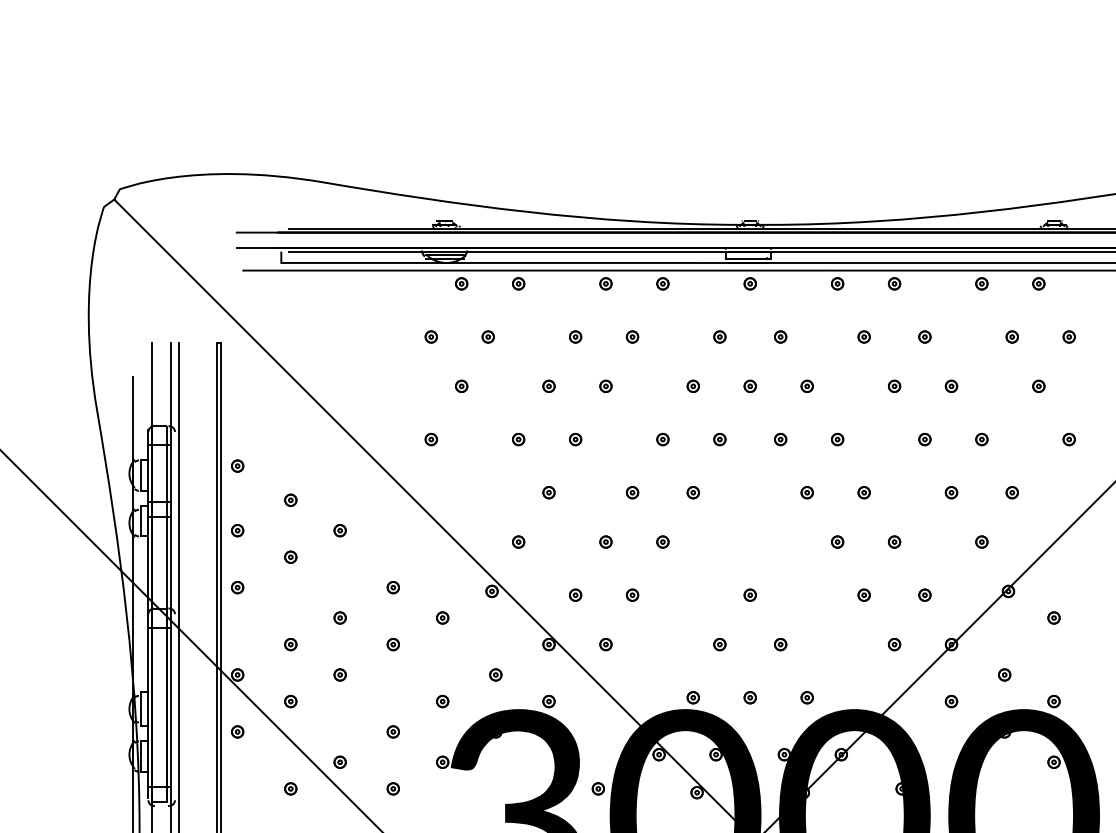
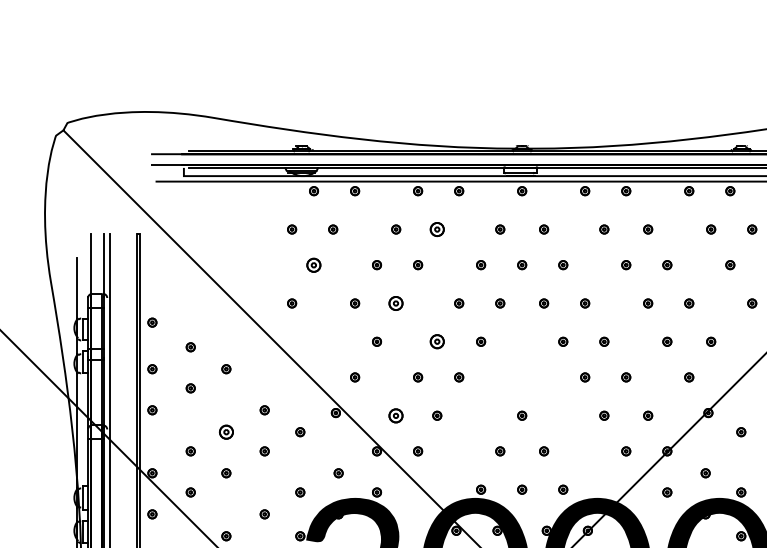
part: (632, 336) -> (437, 229), size x1.6
part: (461, 385) -> (313, 264), size x1.6
part: (575, 439) -> (396, 303), size x1.6
part: (632, 492) -> (437, 341), size x1.6
part: (575, 594) -> (396, 415), size x1.6
part: (339, 617) -> (225, 431), size x1.6

